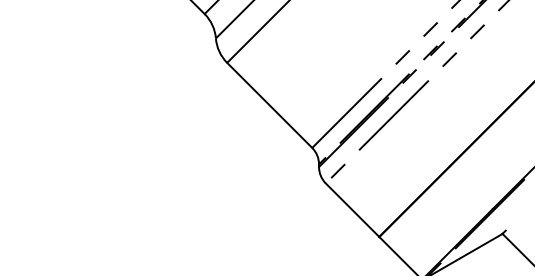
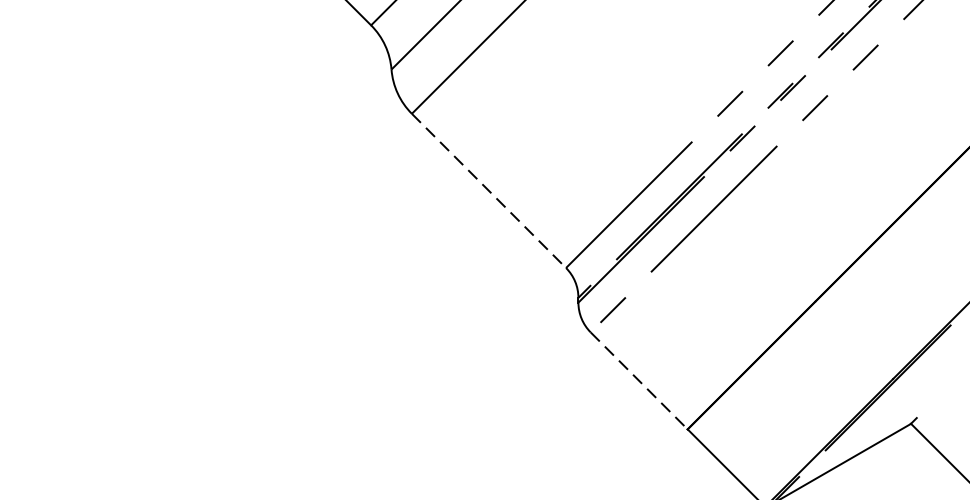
line: (270, 105) -> (490, 191), solid -> dashed
line: (352, 210) -> (639, 381), solid -> dashed

